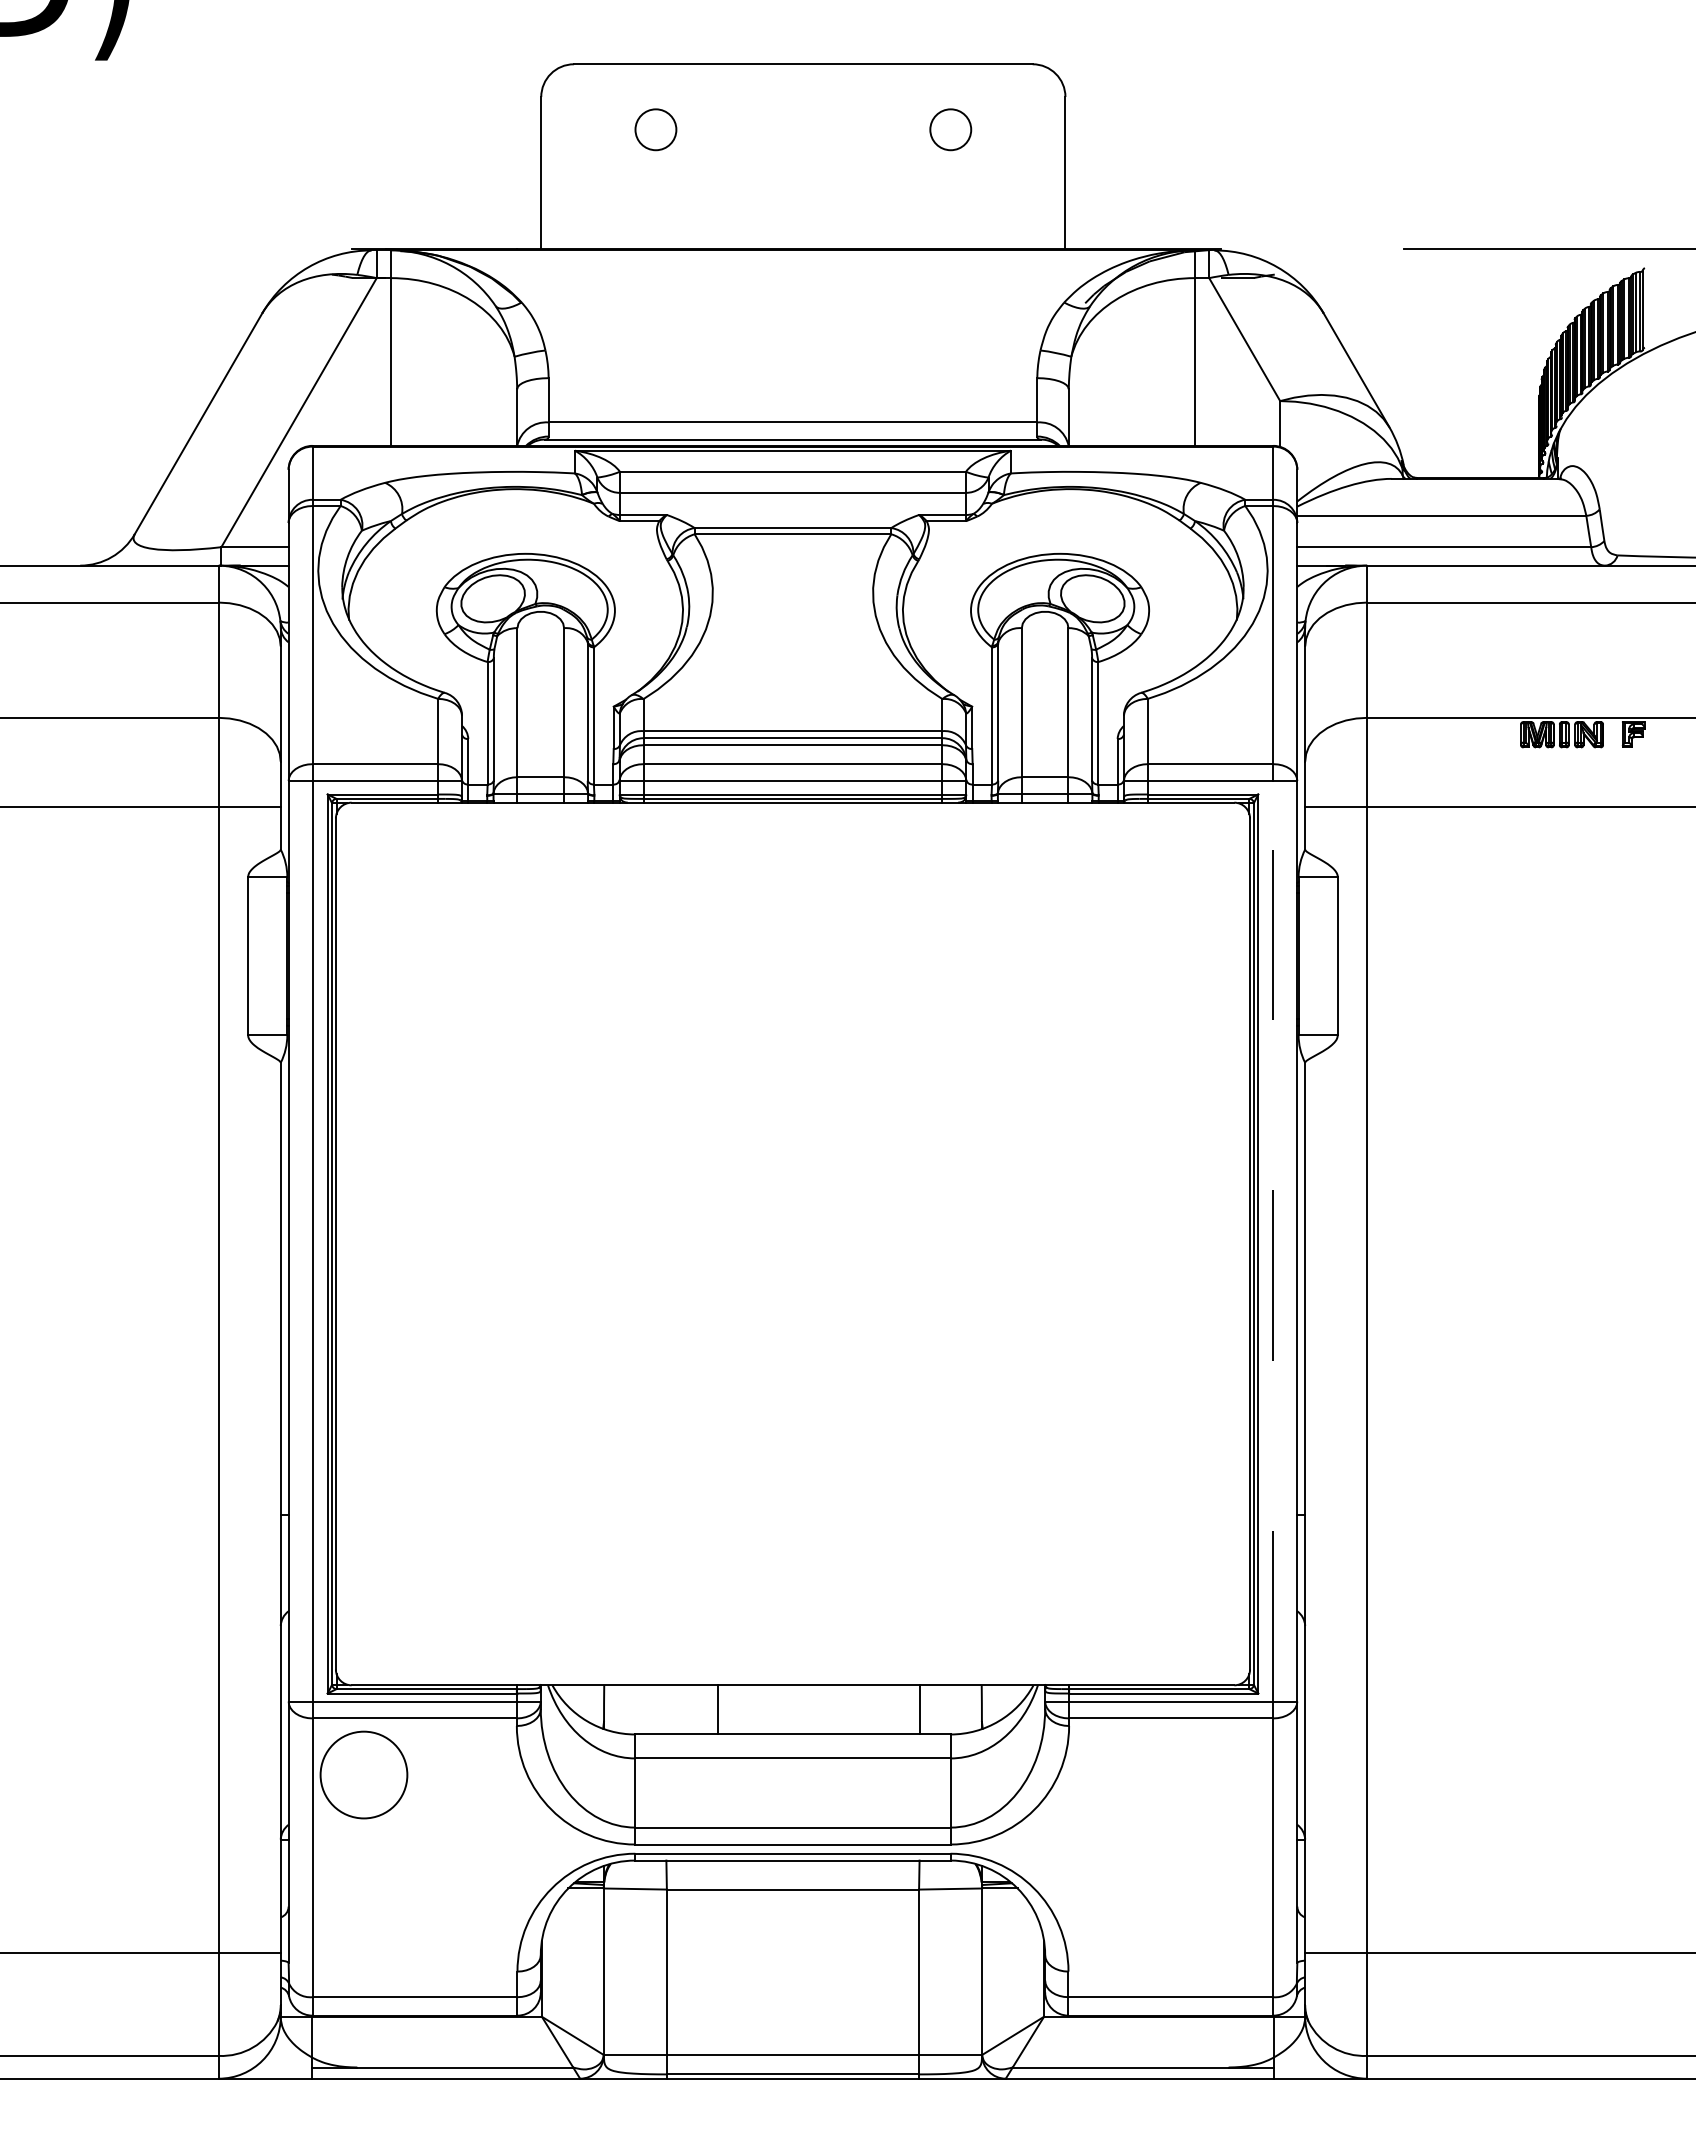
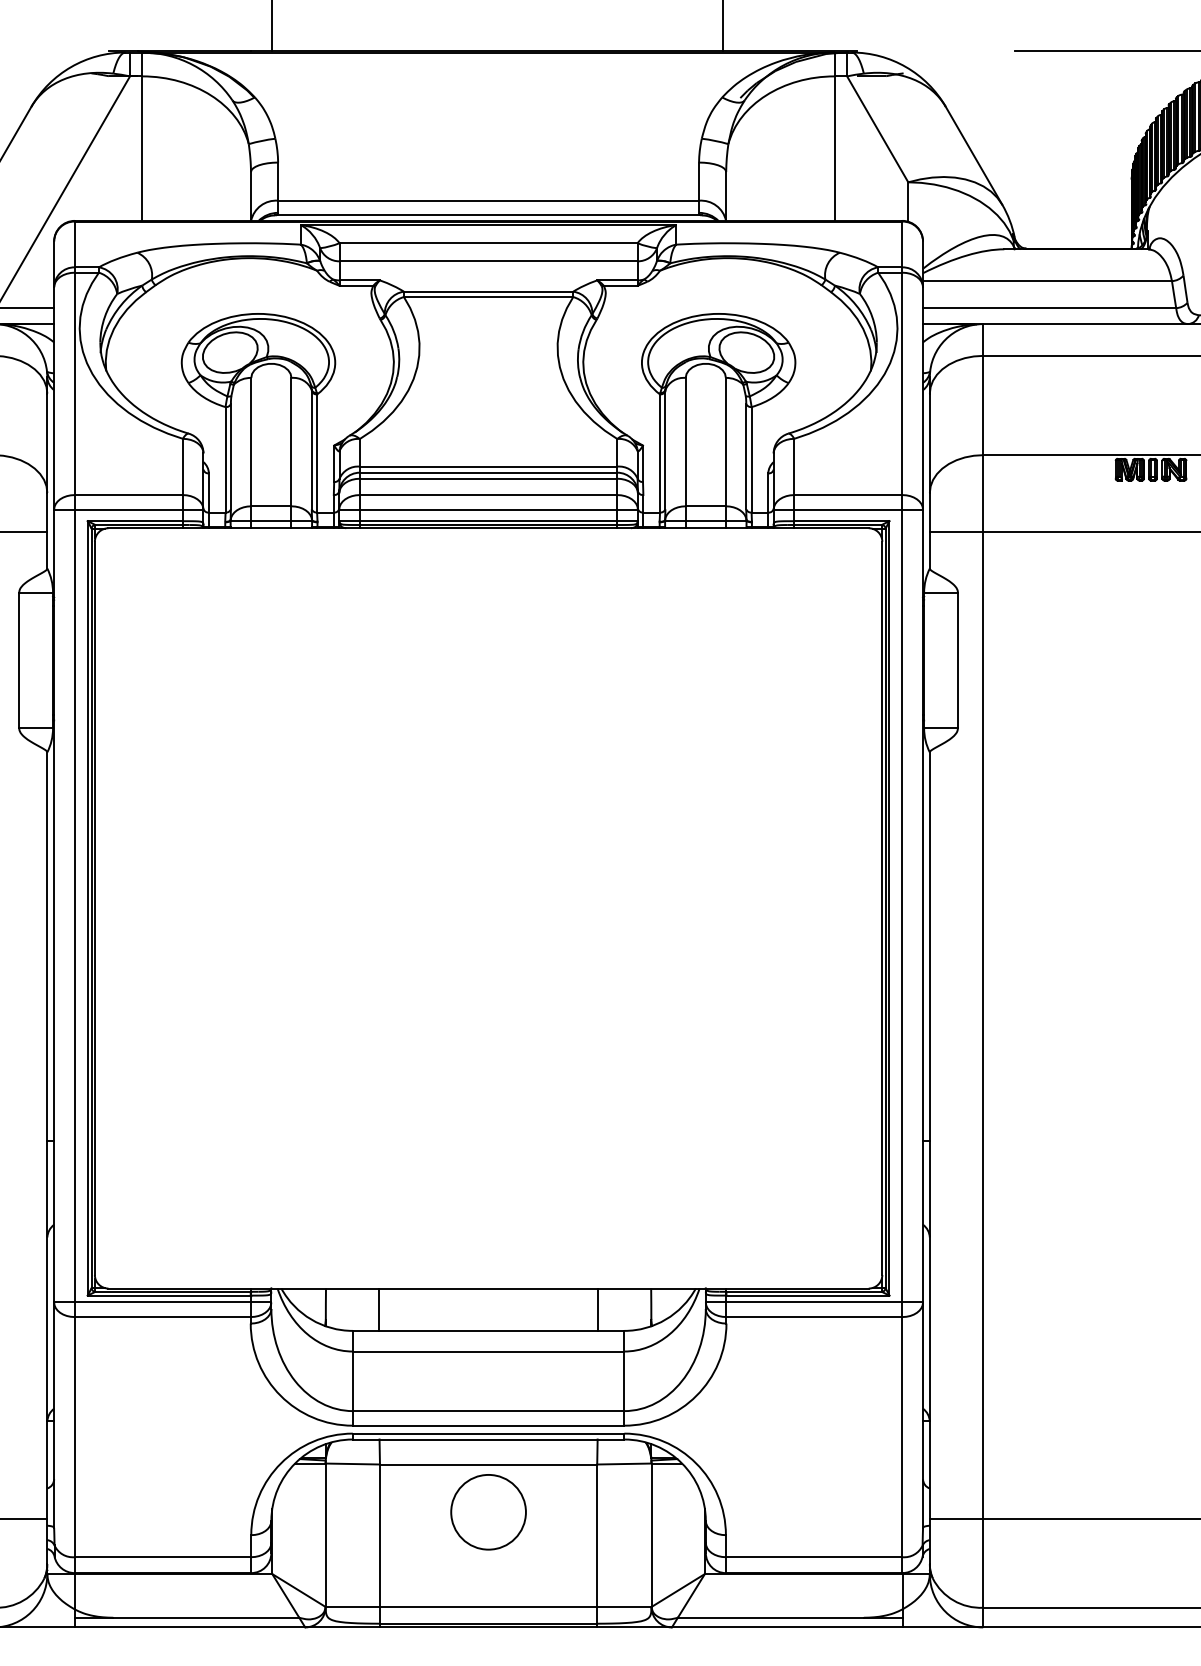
line: (1273, 1240) -> (902, 905), dashed -> solid
line: (717, 1709) -> (378, 1309), moved
circle: (363, 1774) -> (488, 1511), moved

